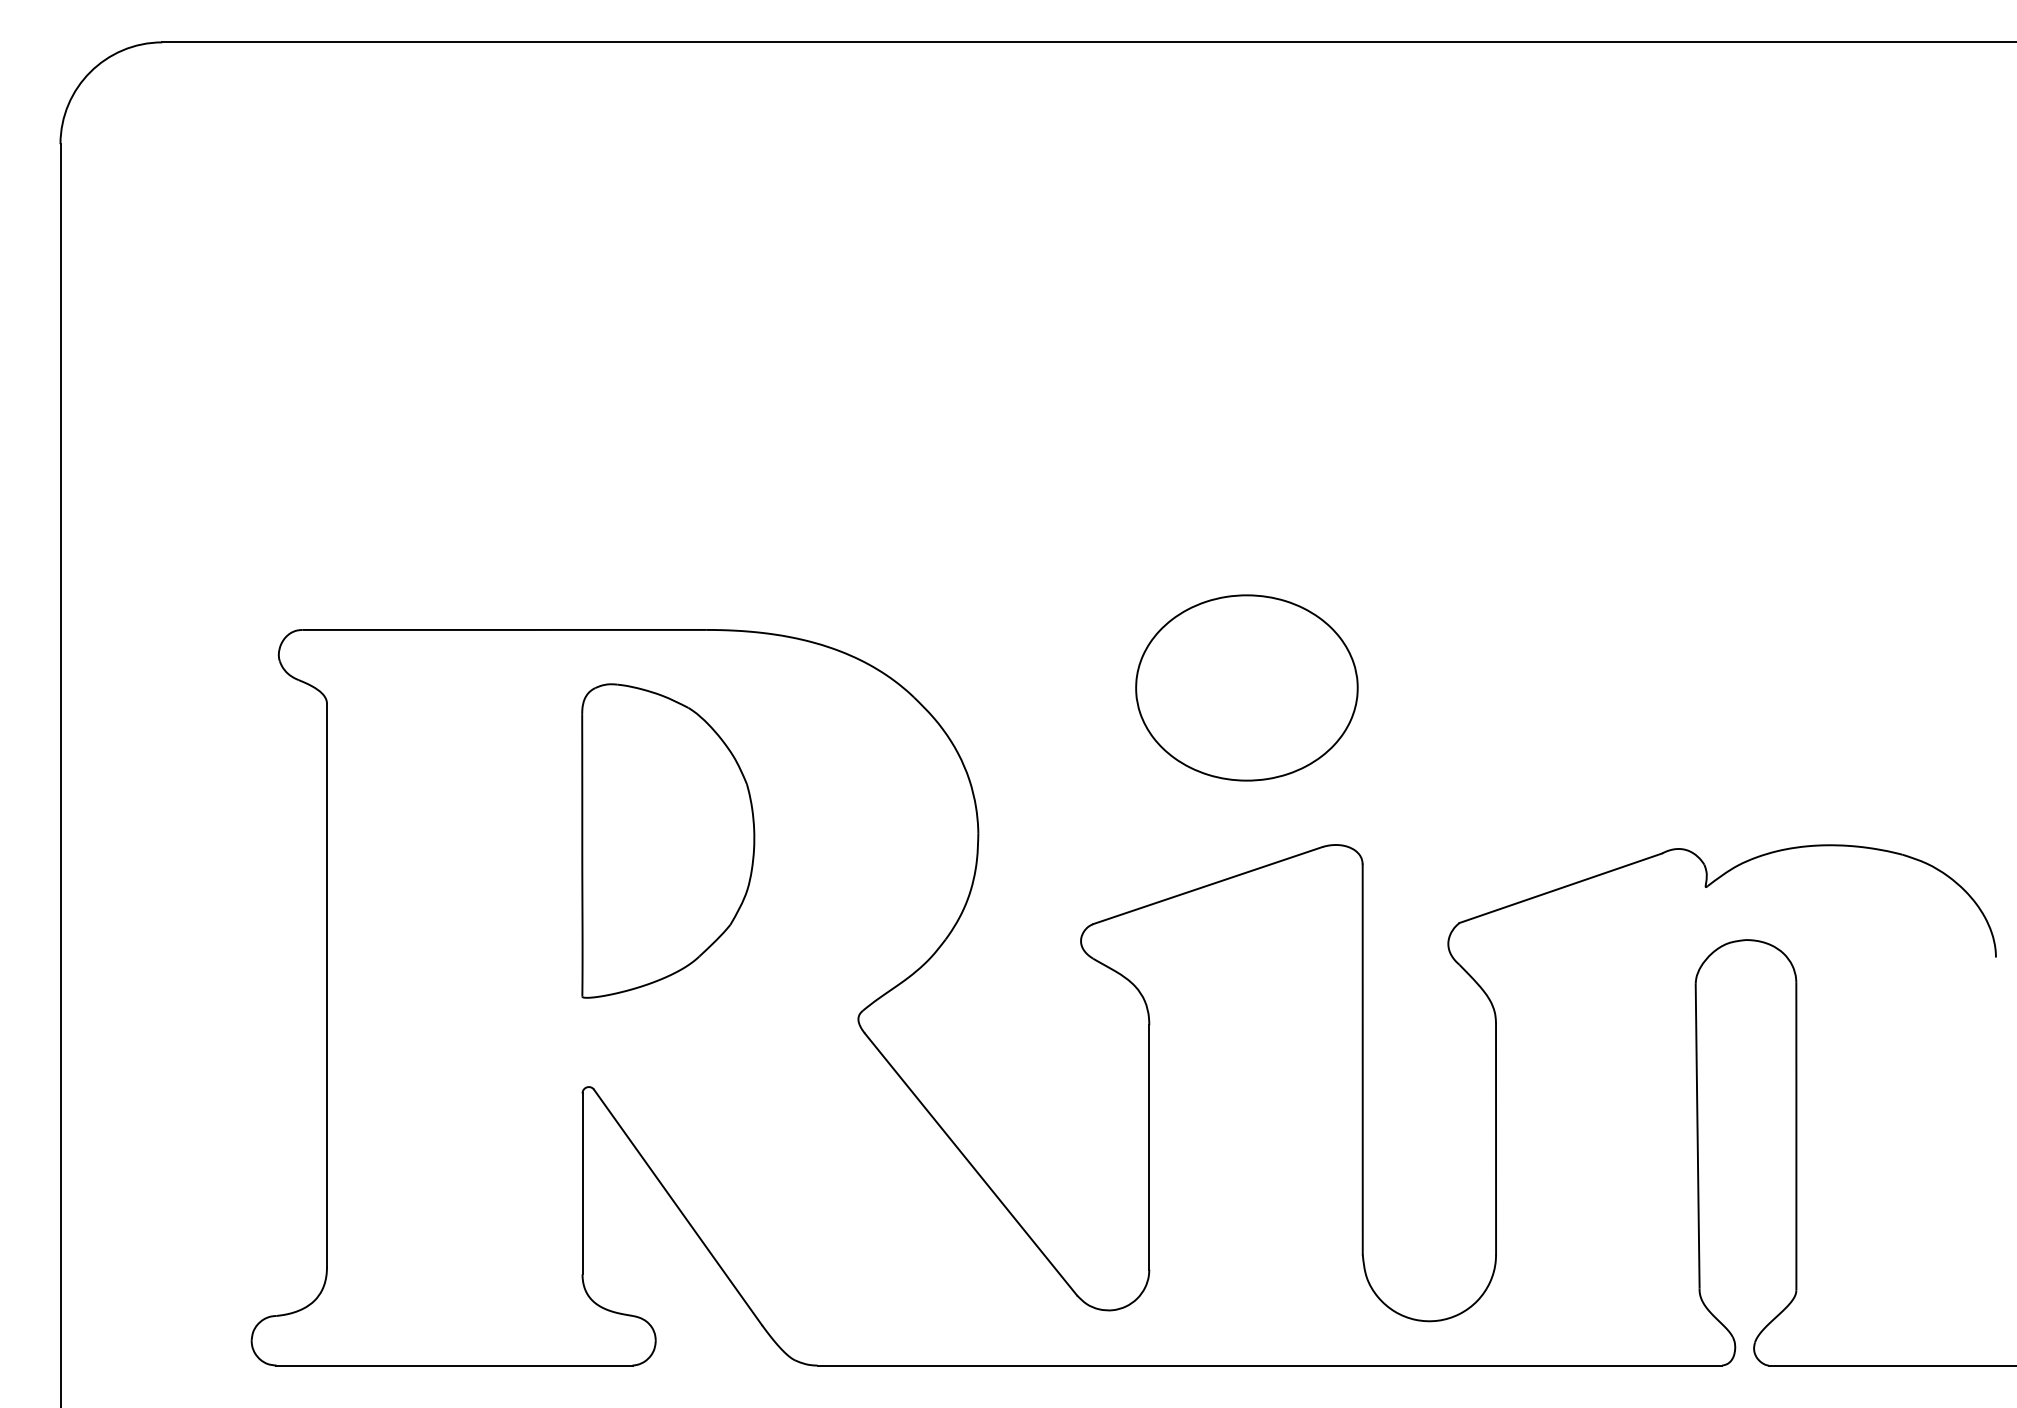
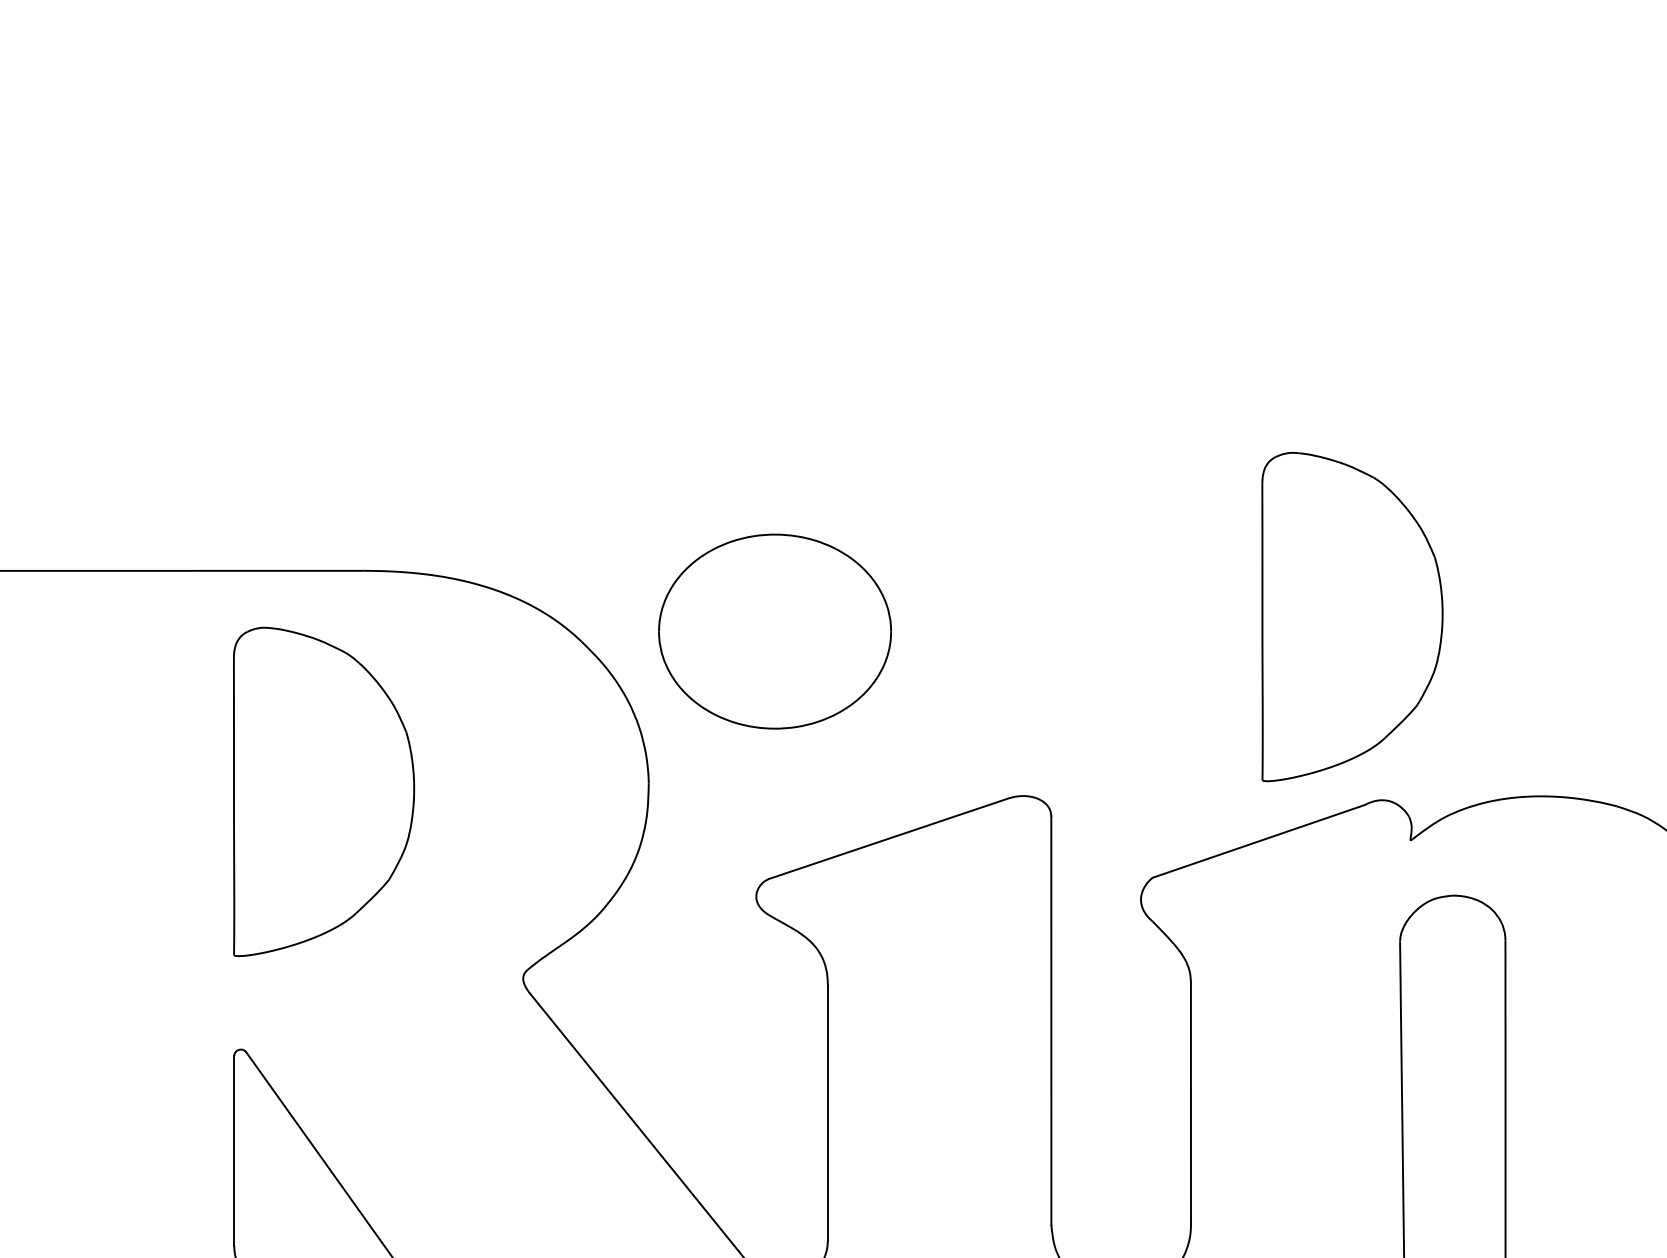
part: (1650, 673) -> (1352, 616), added
part: (1246, 687) -> (774, 631), moved

